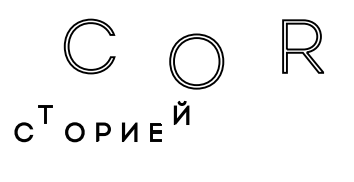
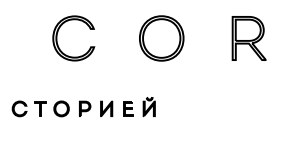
part: (196, 61) -> (161, 38), moved
part: (181, 112) -> (149, 106), moved
part: (45, 114) -> (40, 109), moved

